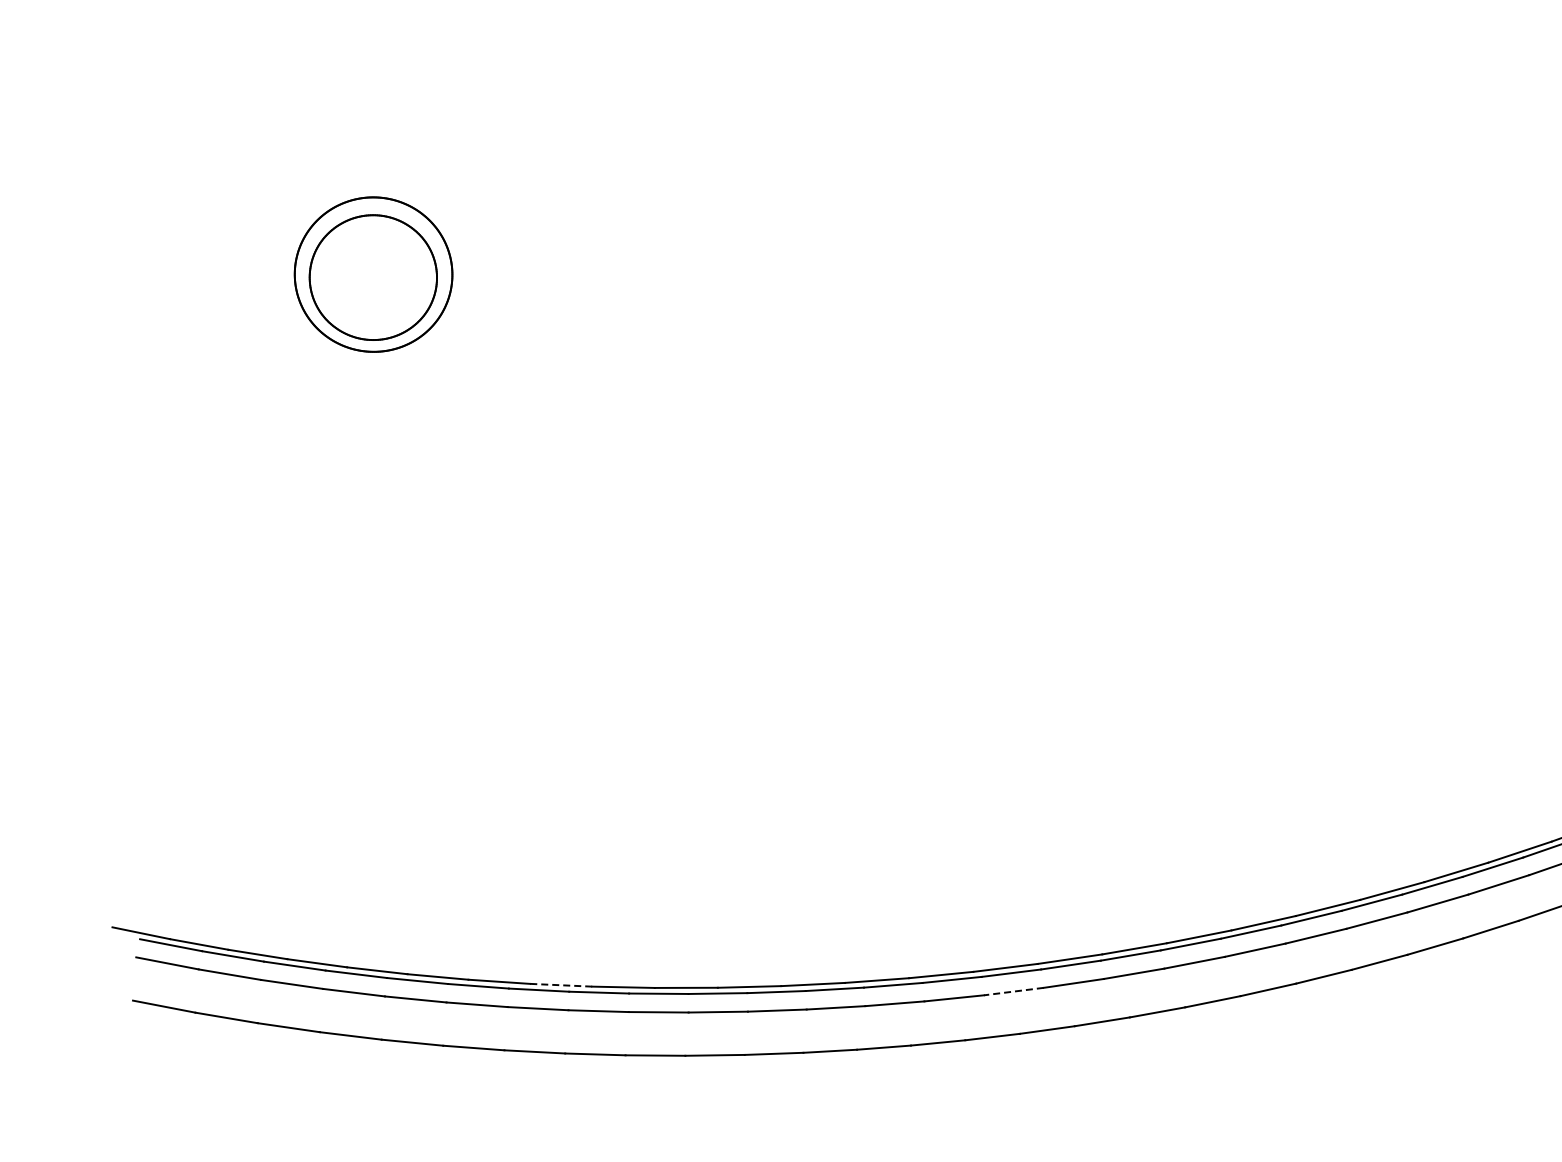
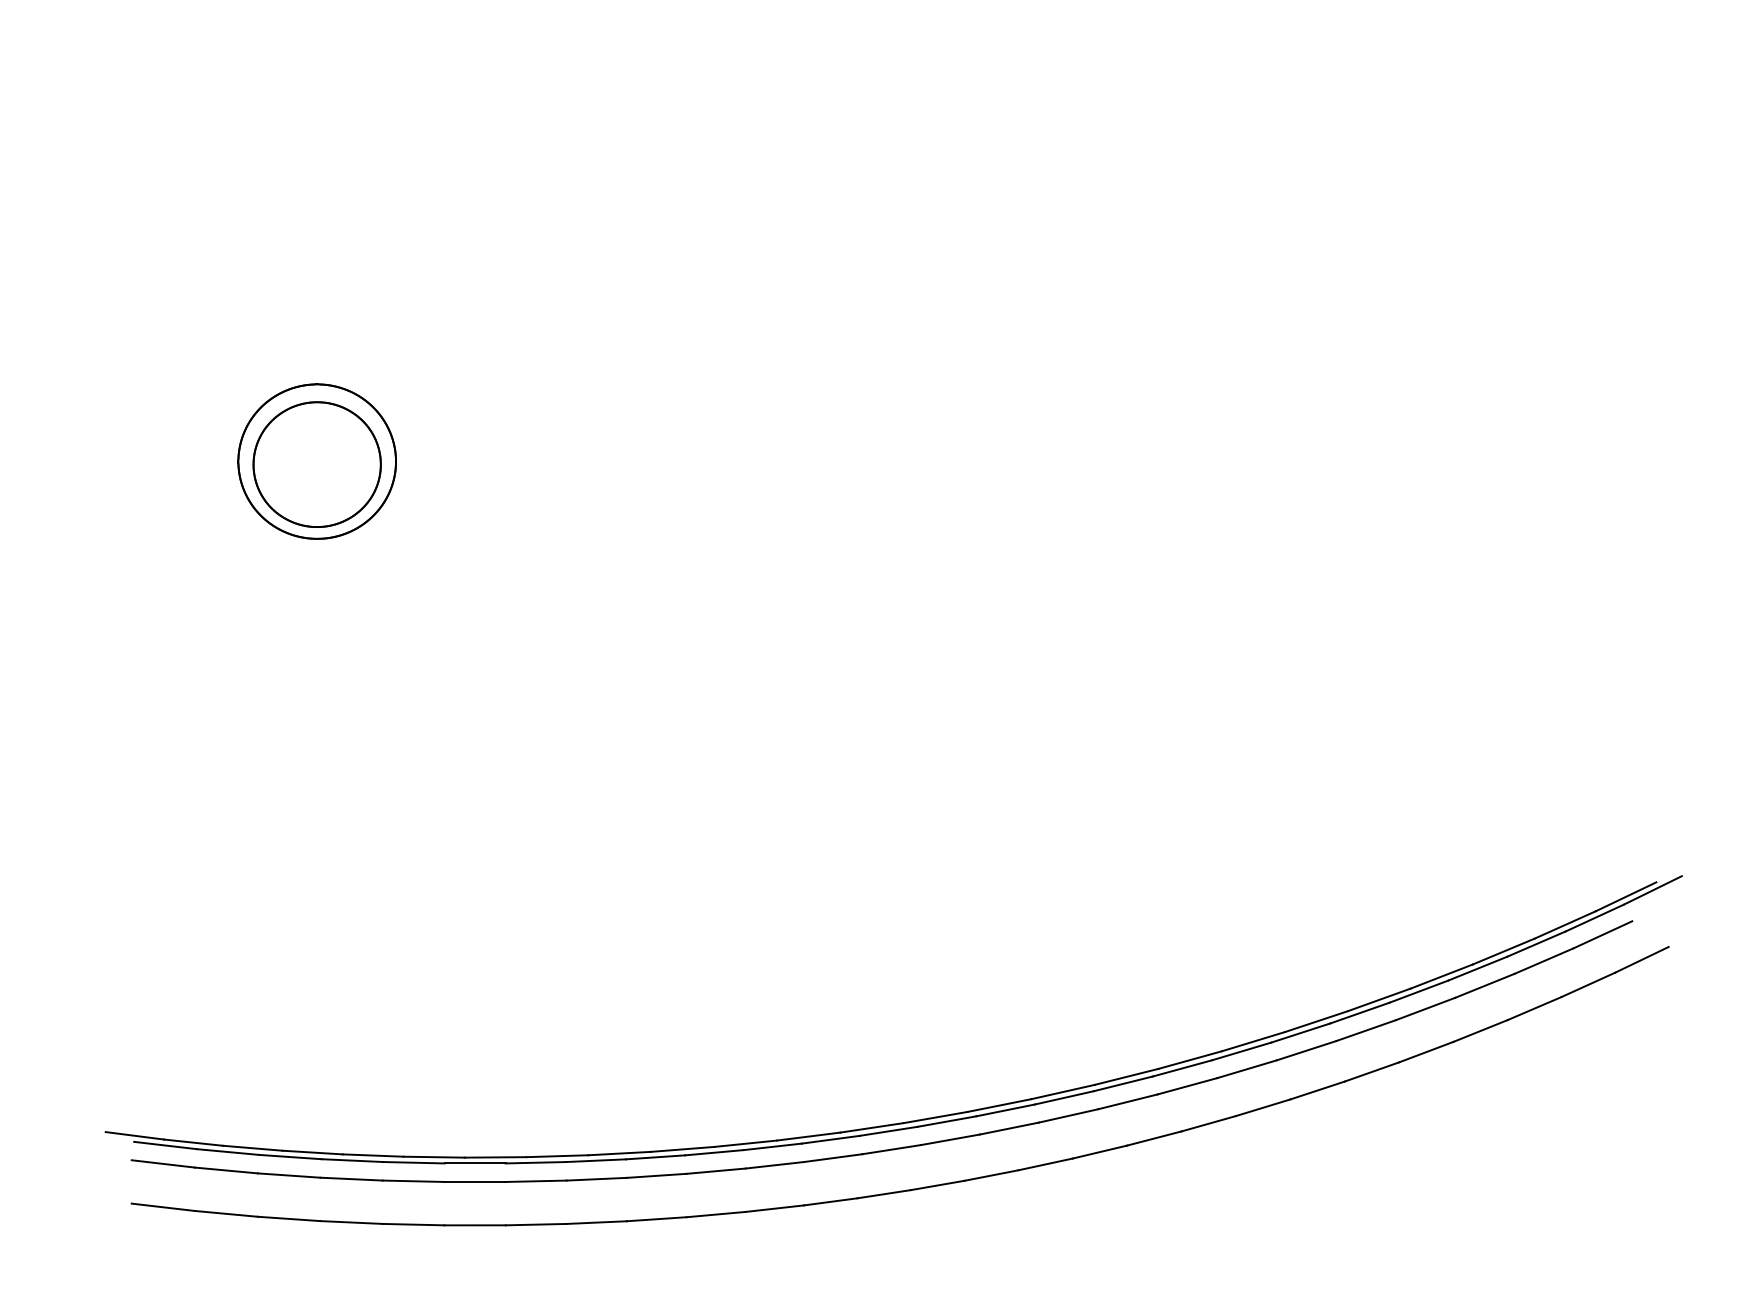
line: (561, 985) -> (557, 1156), dashed -> solid
line: (1012, 991) -> (1008, 1128), dashed -> solid

